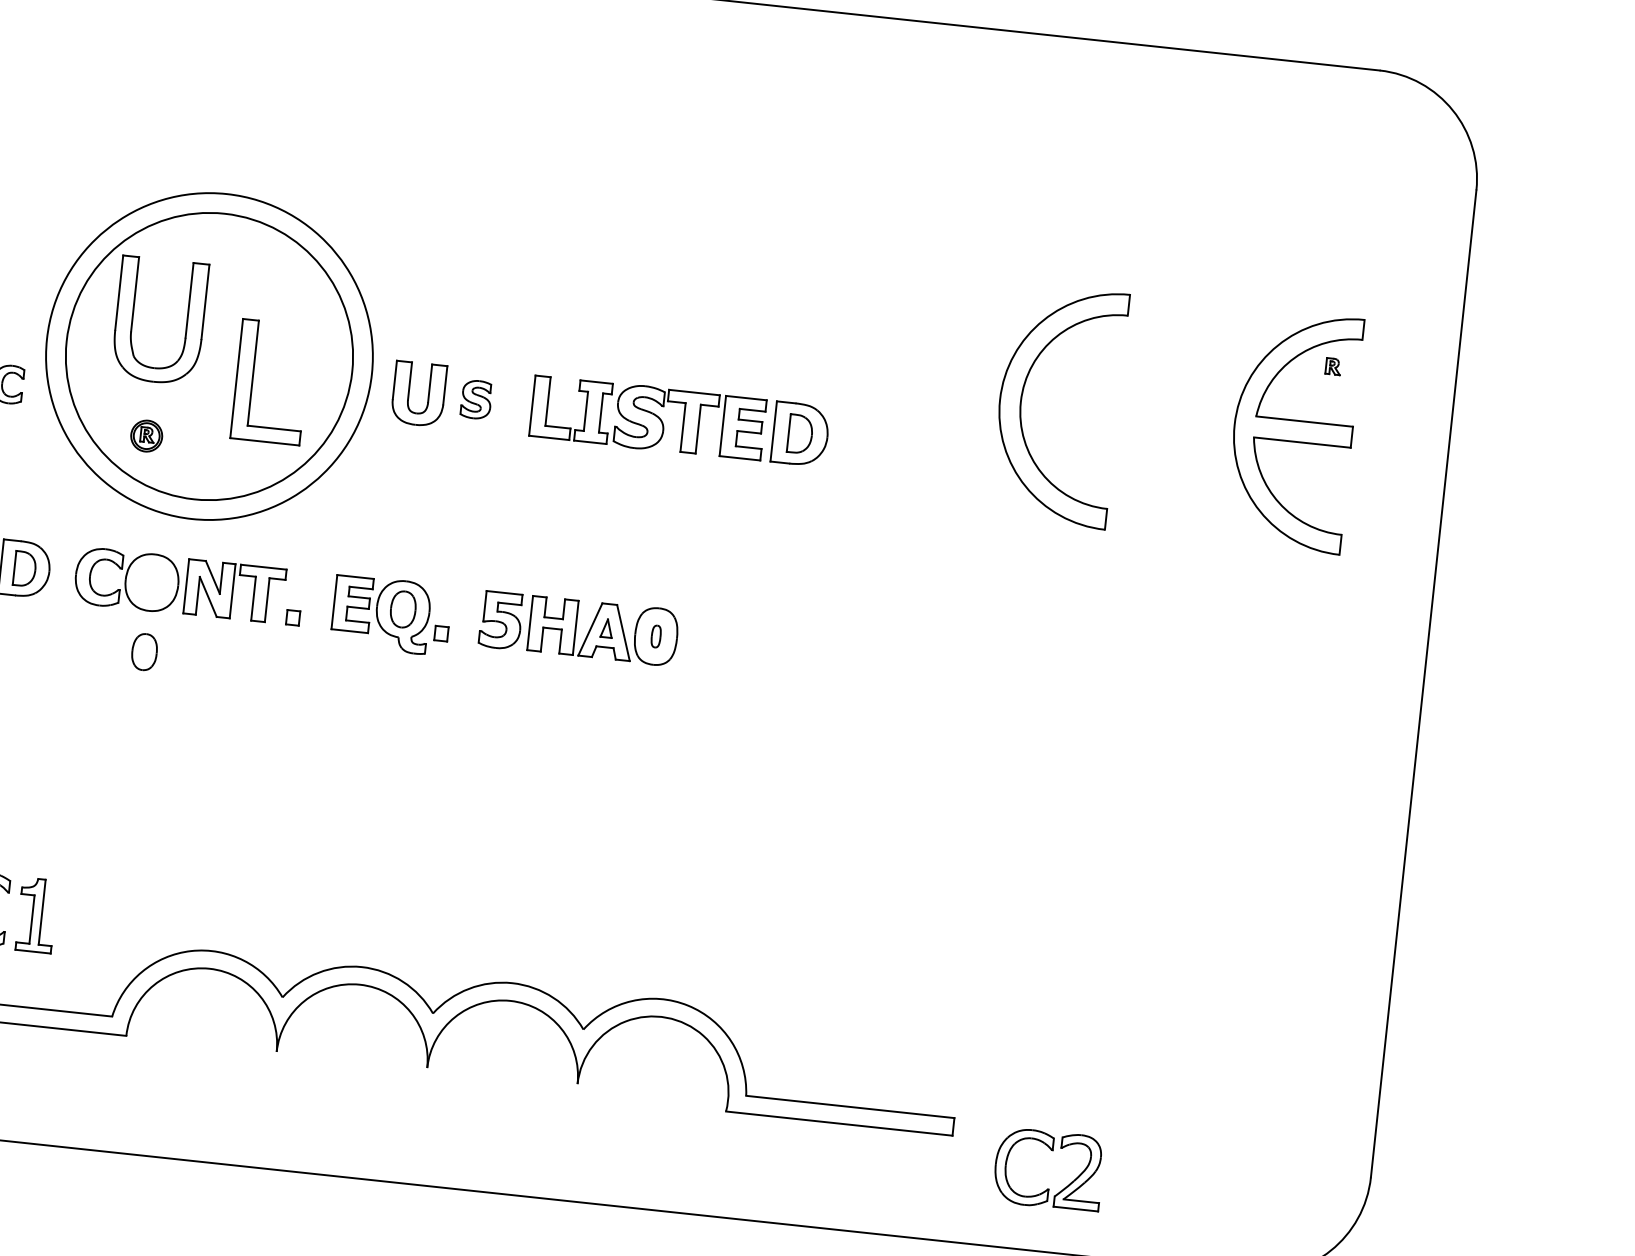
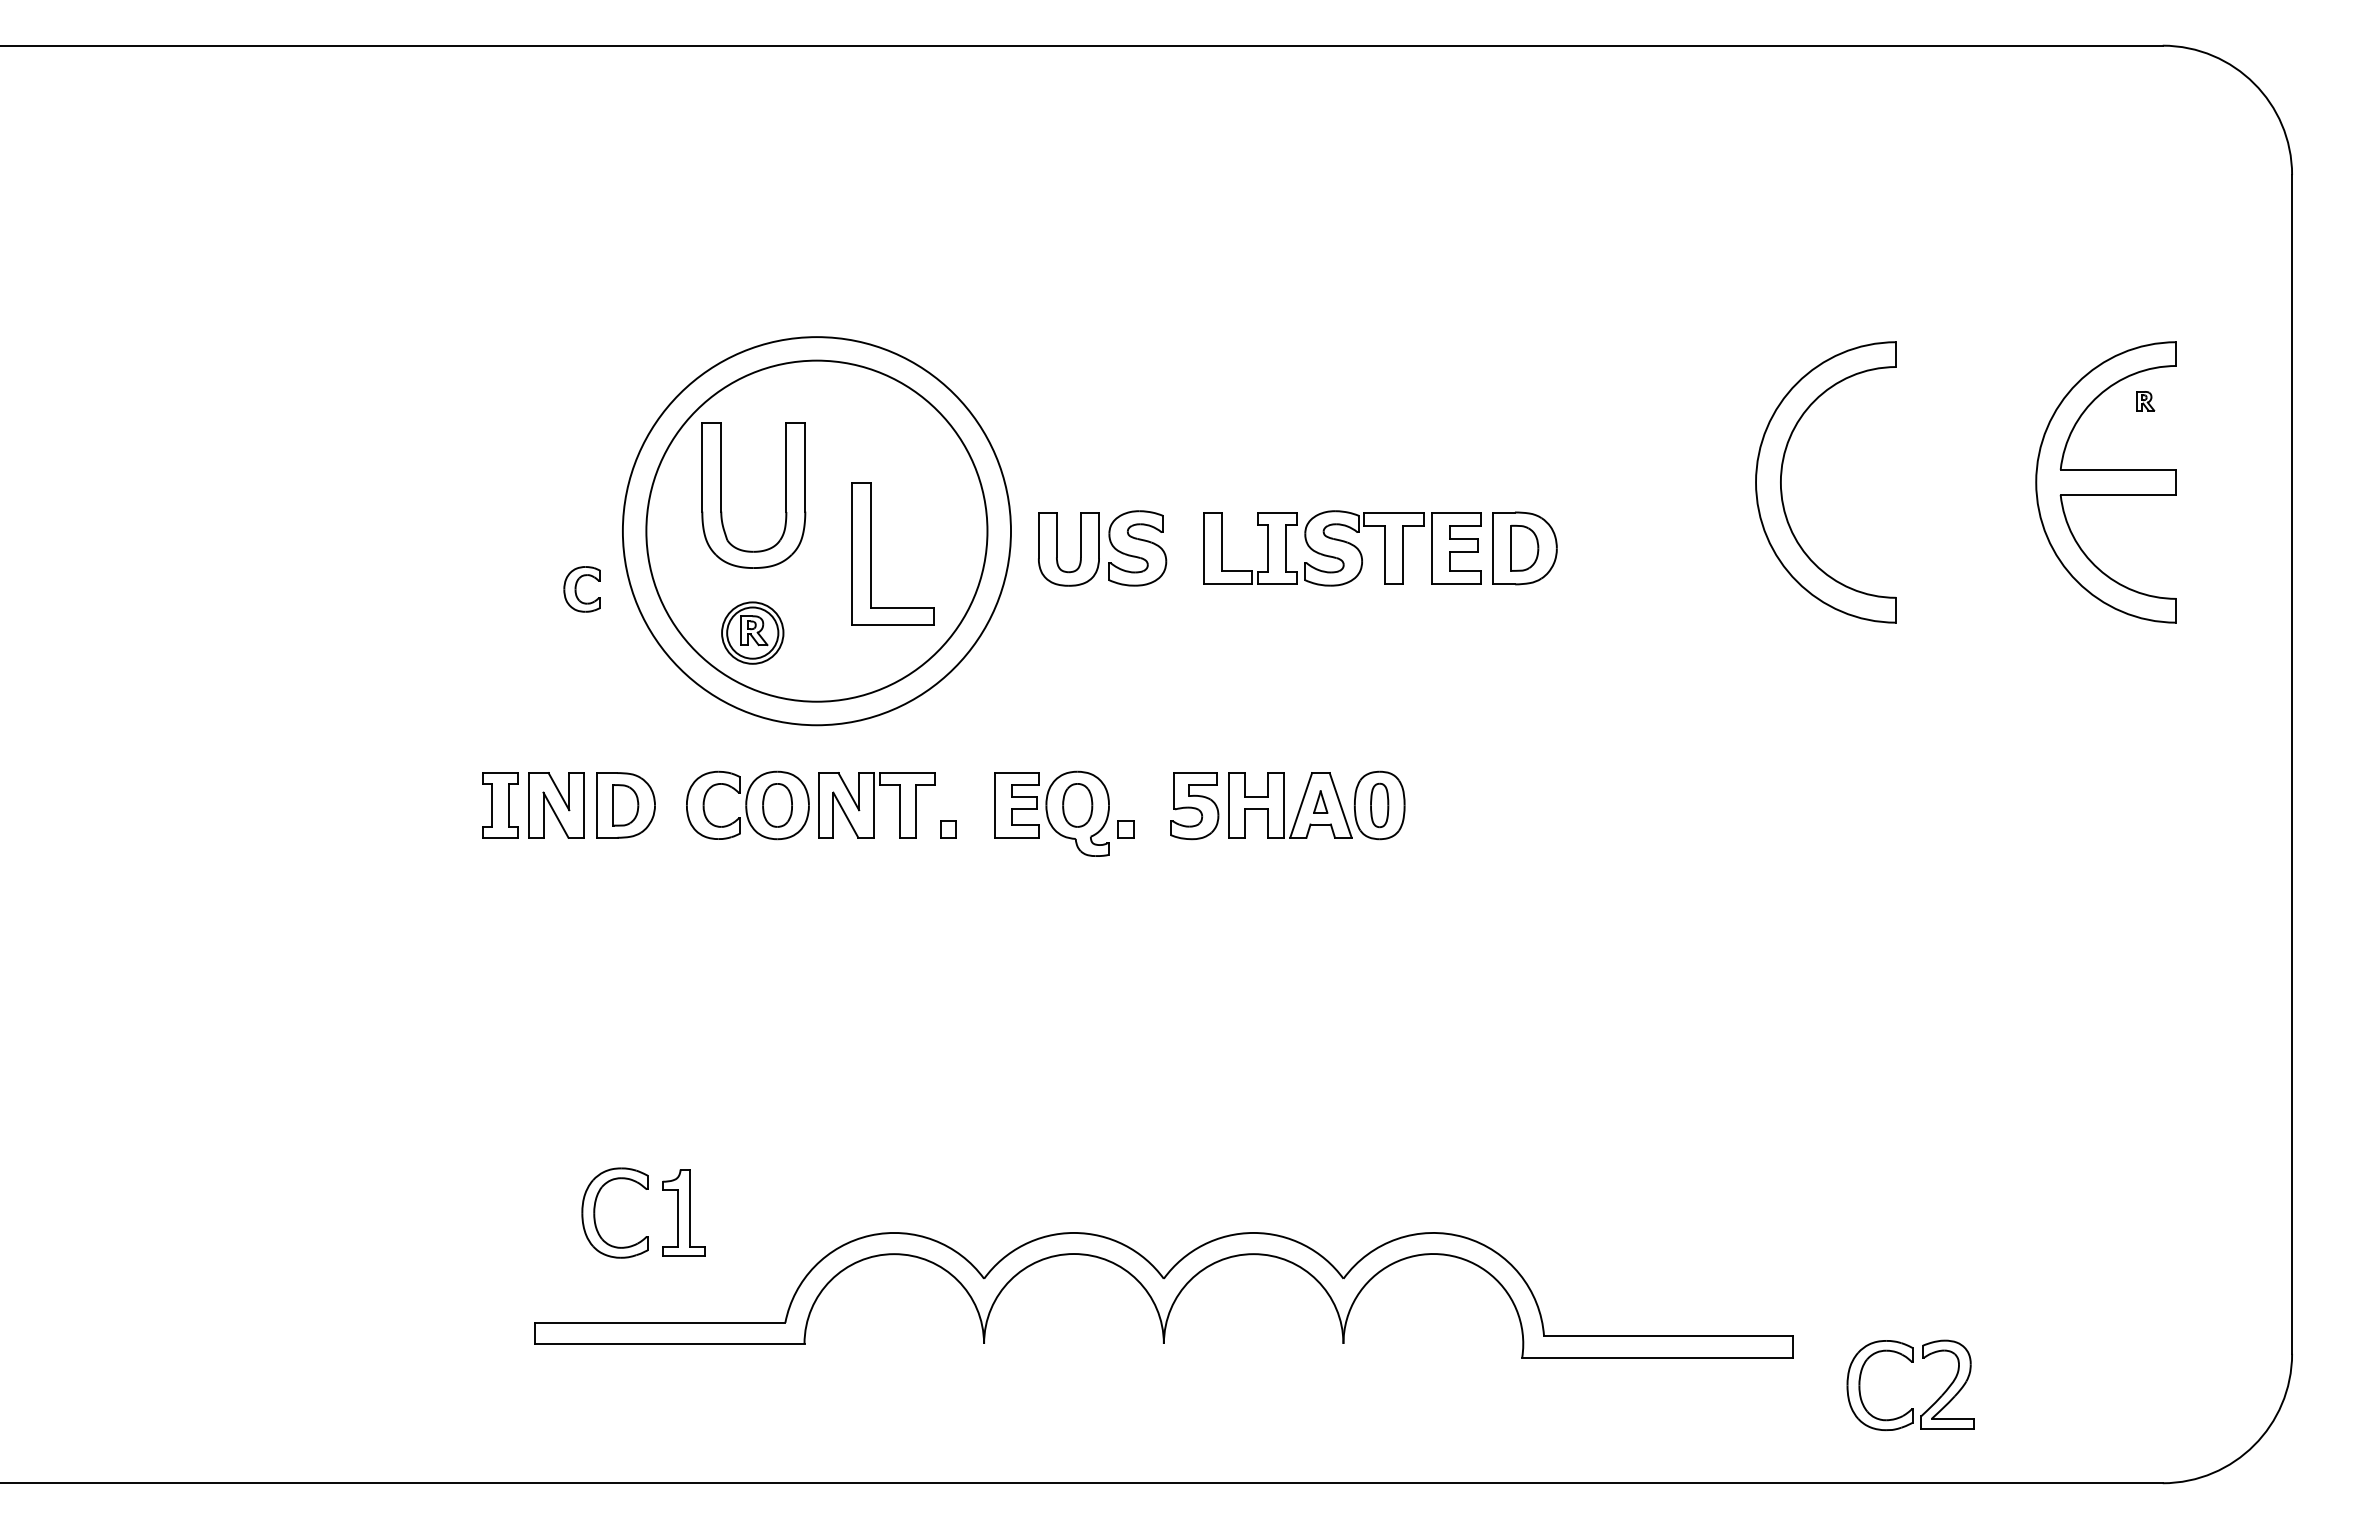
part: (476, 399) -> (1137, 548), size x1.67
part: (146, 435) -> (752, 632), size x1.67
part: (655, 636) -> (1379, 805), size x1.67
part: (144, 652) -> (777, 805), moved

